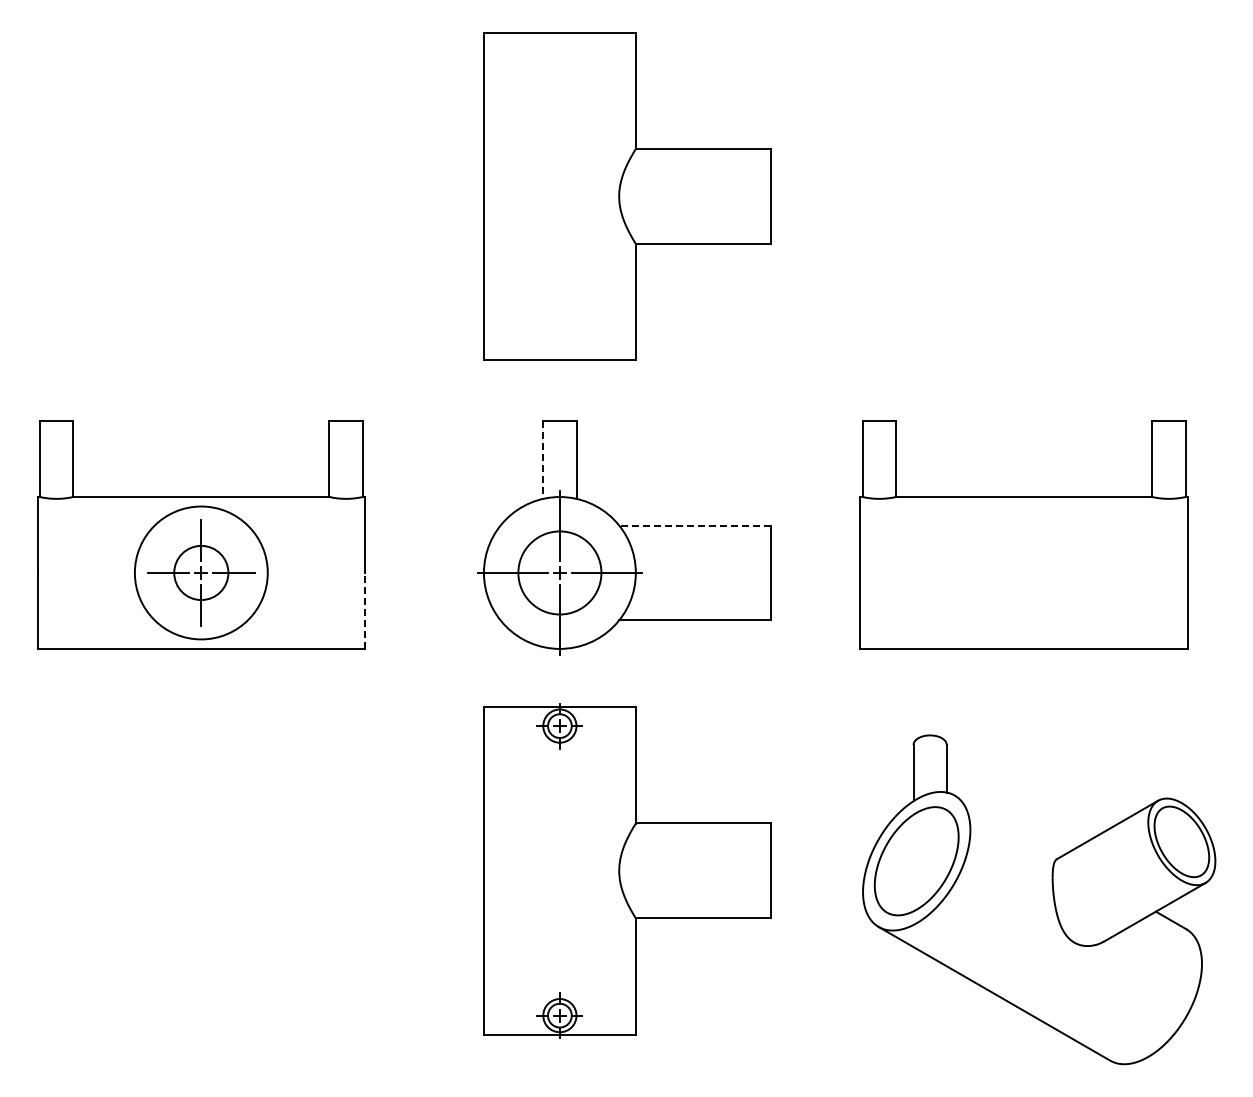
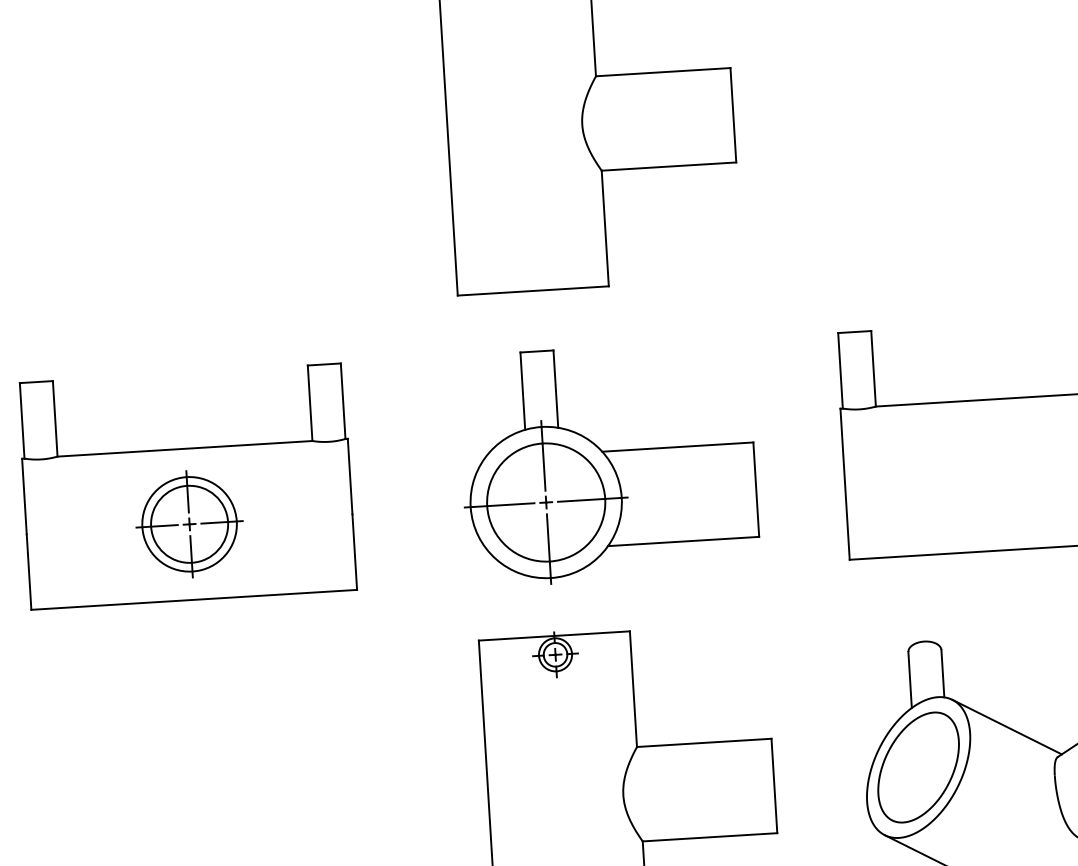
line: (543, 459) -> (523, 390), dashed -> solid
line: (695, 525) -> (678, 447), dashed -> solid
circle: (200, 572) -> (188, 523), size x0.71
circle: (201, 572) -> (189, 523), size x1.43
circle: (559, 572) -> (545, 502), size x1.43
line: (365, 610) -> (355, 551), dashed -> solid
line: (1007, 825) -> (1006, 726), added

